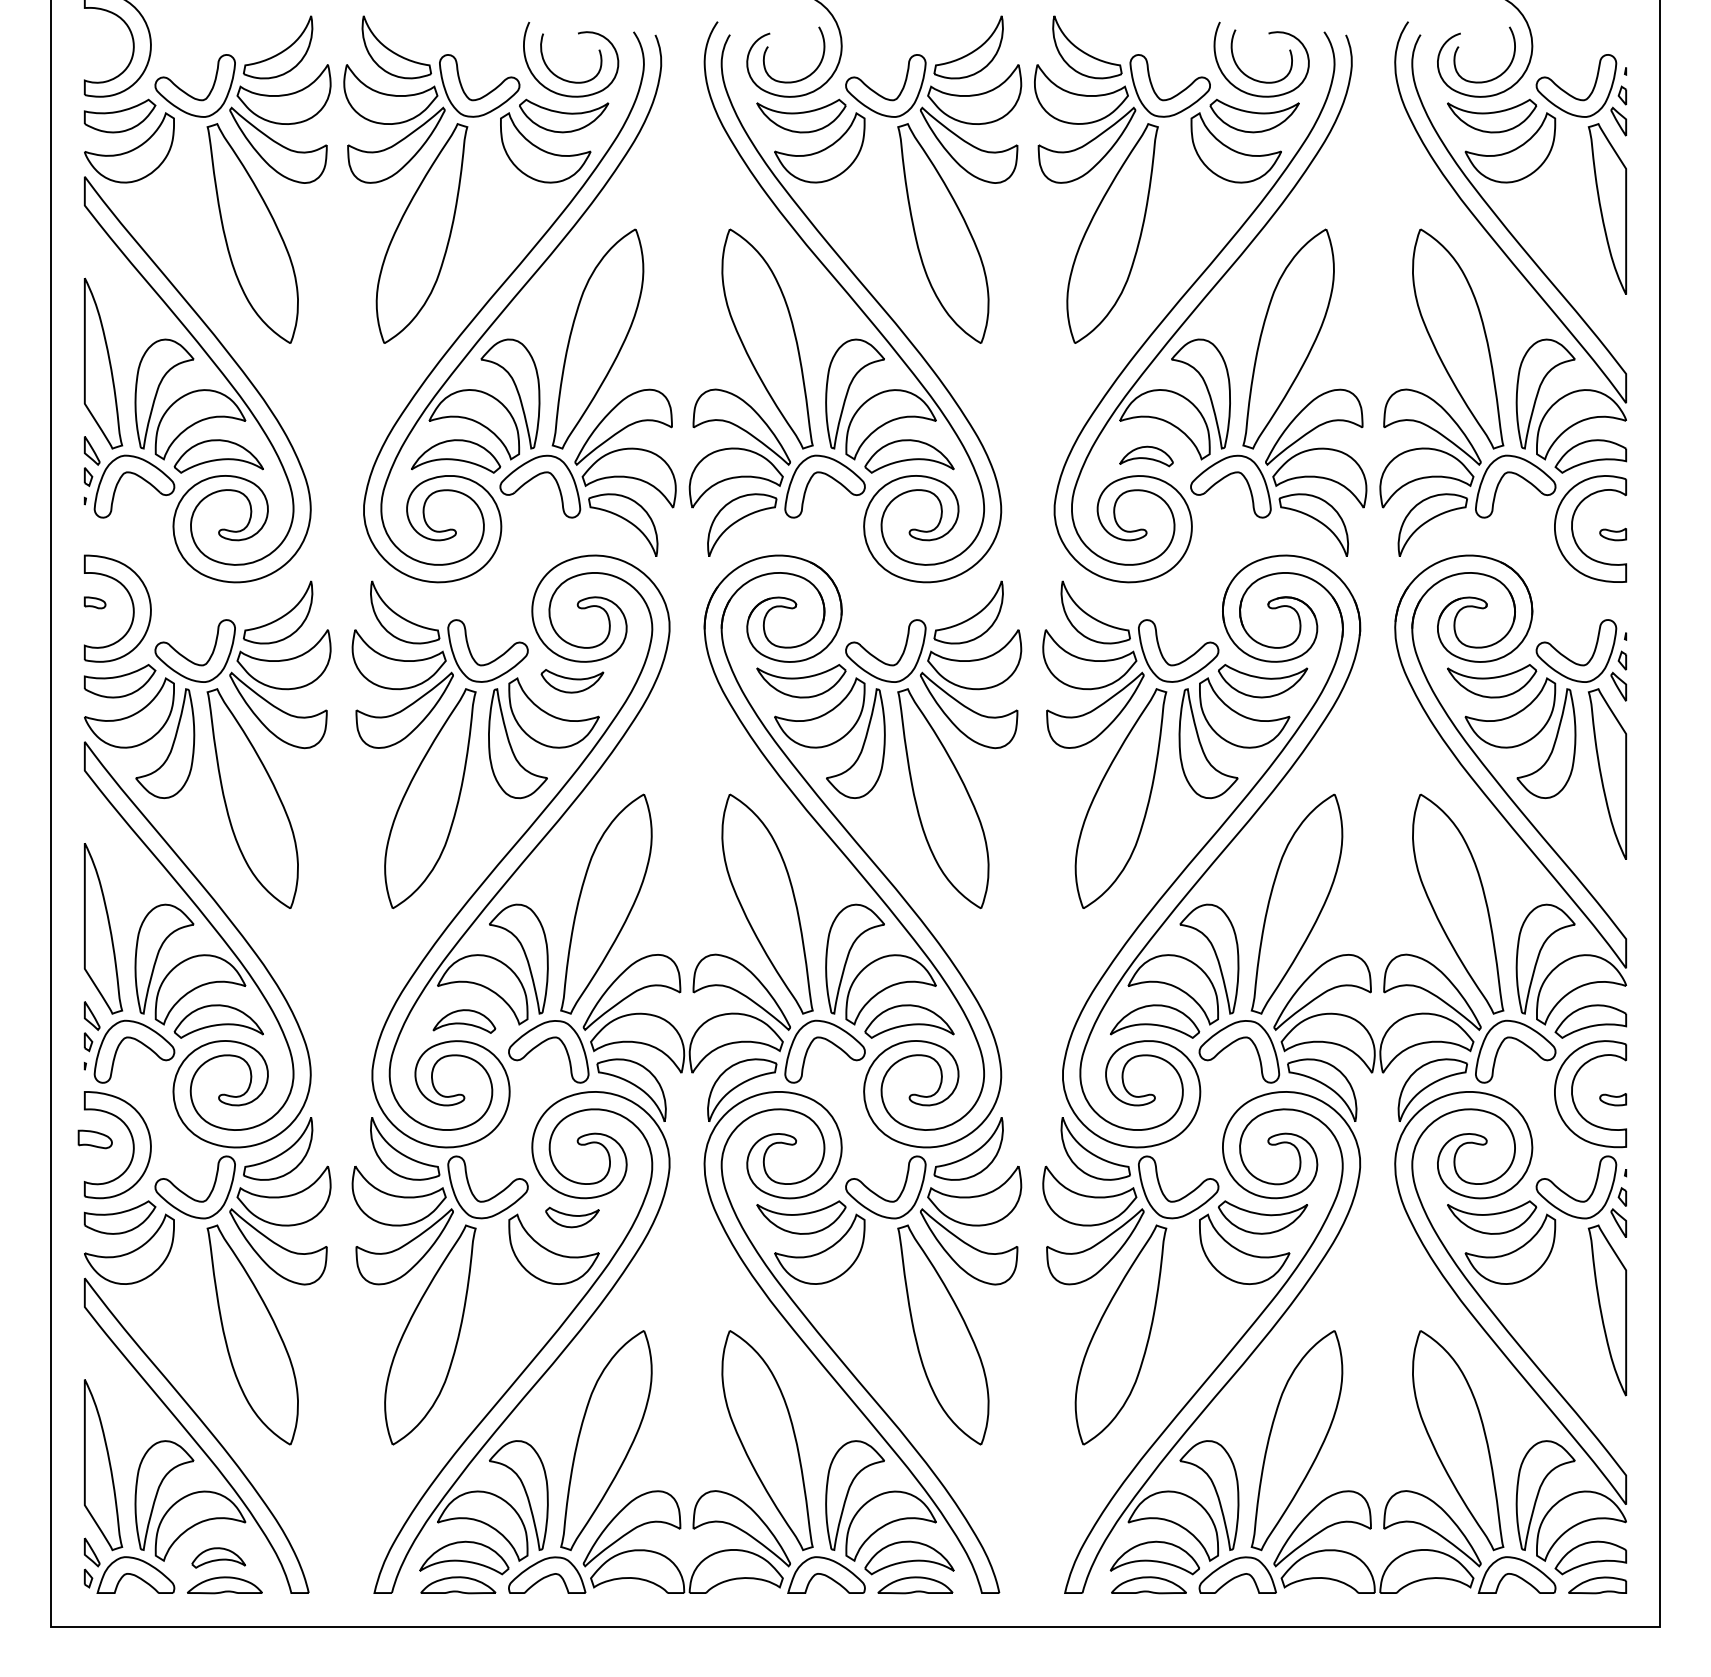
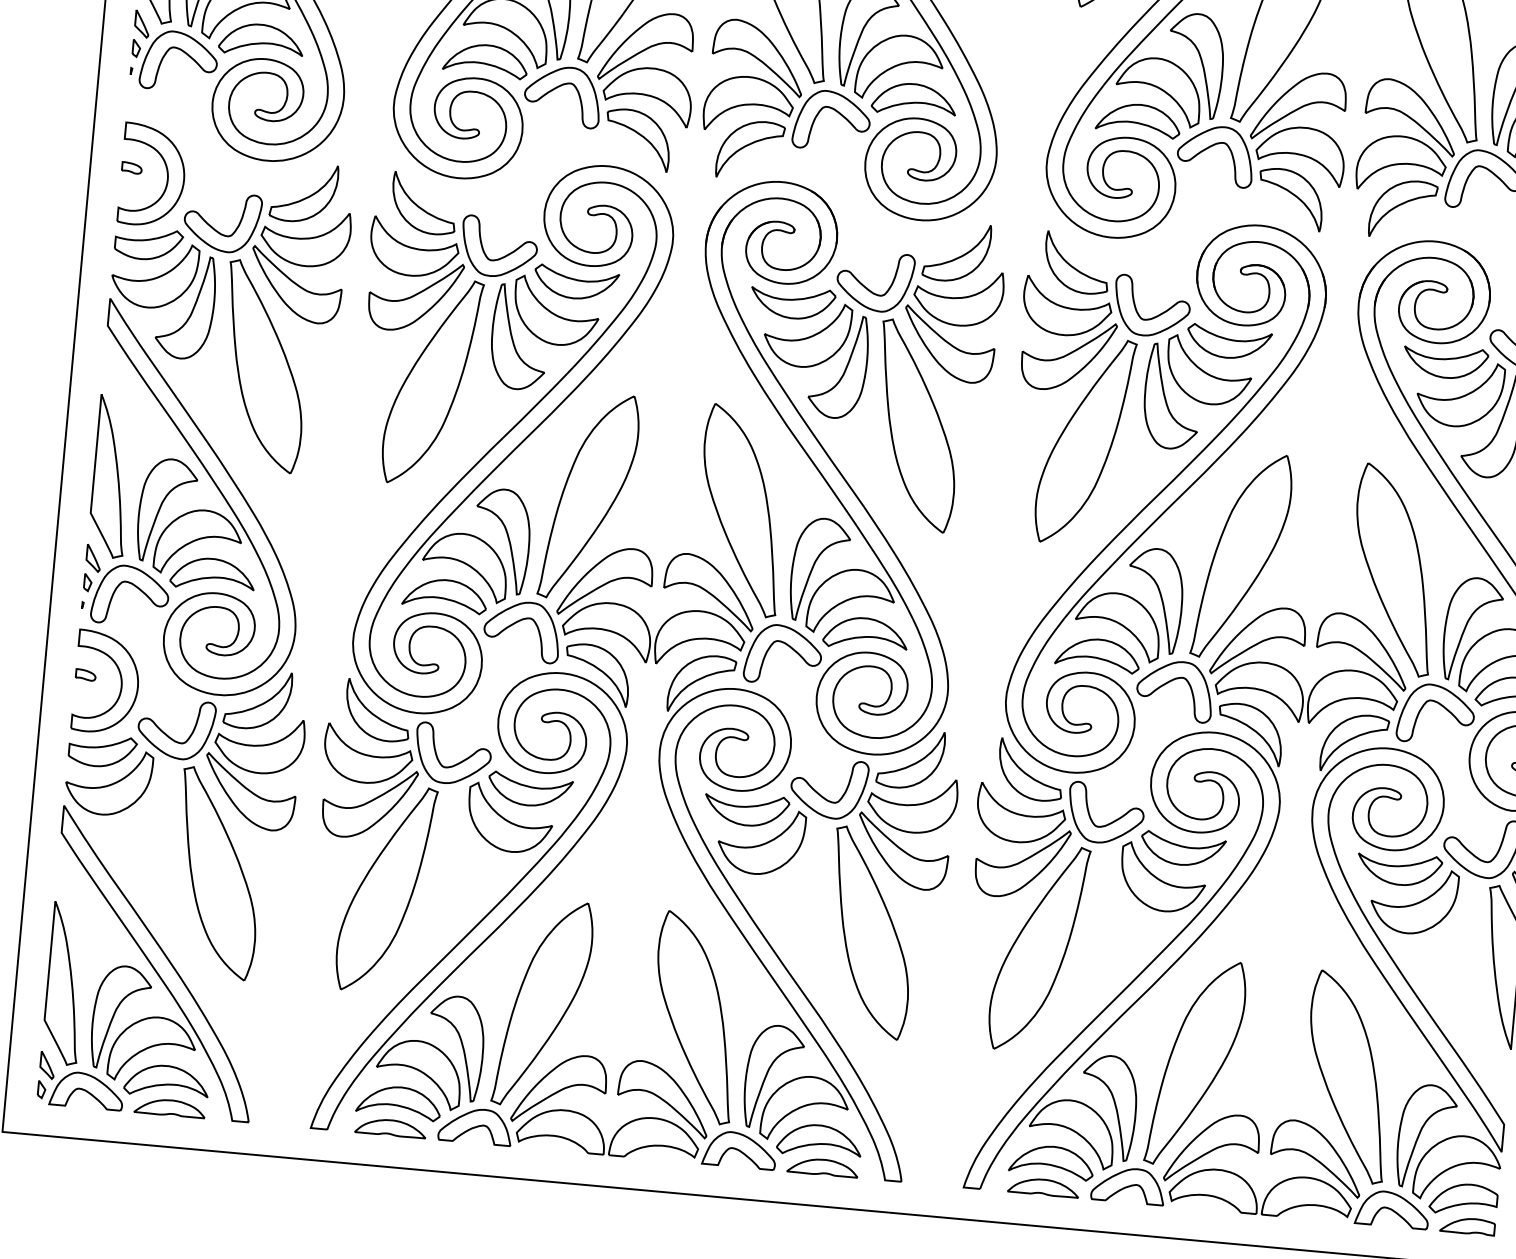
part: (1146, 456) -> (1138, 120), size x1.67
part: (572, 681) -> (576, 283), size x1.43
part: (464, 1021) -> (445, 595), size x1.43
part: (94, 1138) -> (85, 674), size x0.62
part: (572, 1217) -> (530, 790), size x1.67
part: (218, 1557) -> (166, 1081), size x1.67

